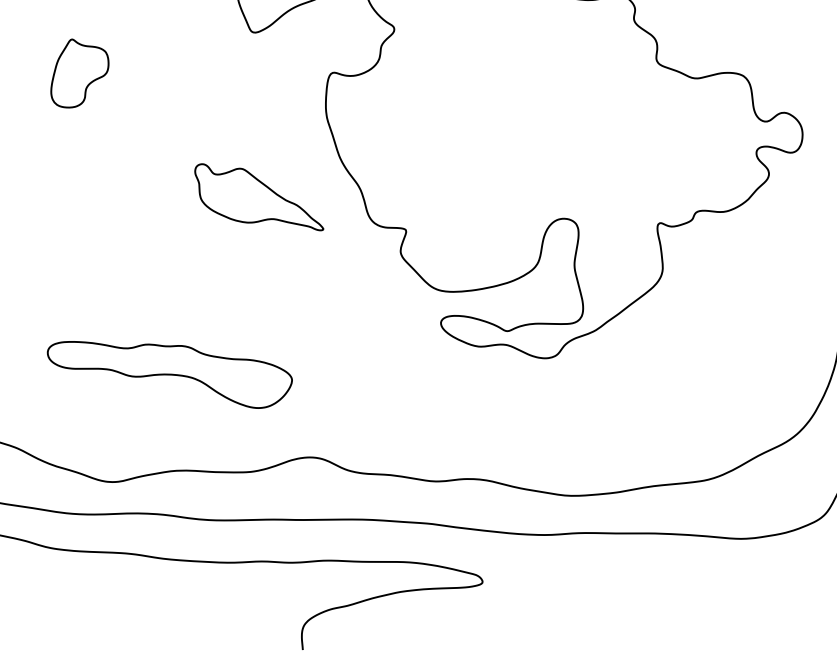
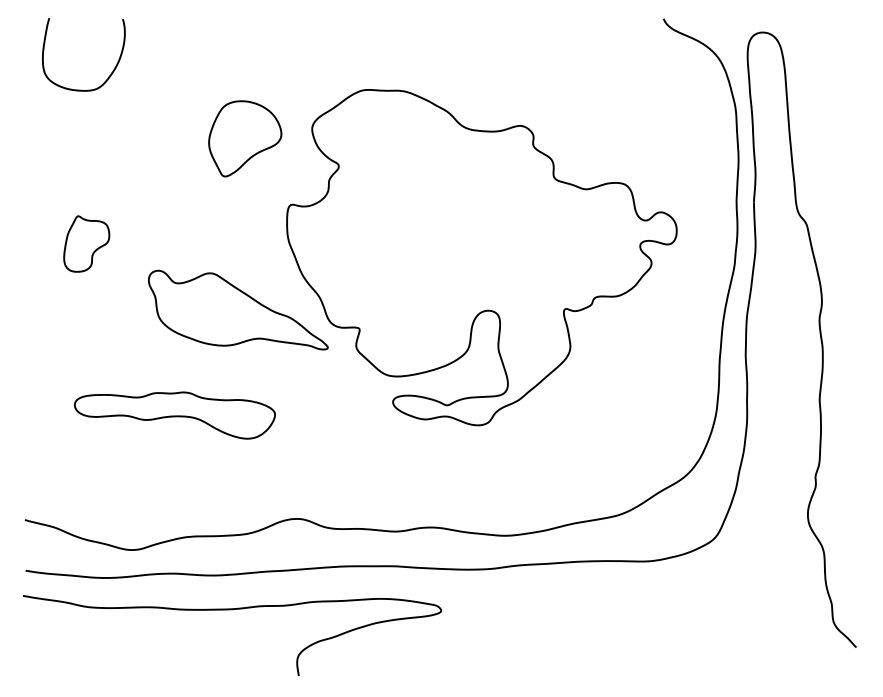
part: (79, 73) -> (86, 243), moved
part: (259, 196) -> (238, 309), size x1.67
part: (168, 373) -> (174, 415), moved

